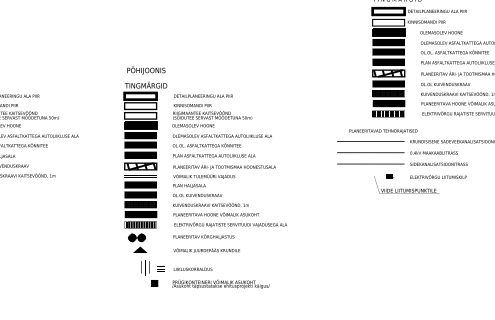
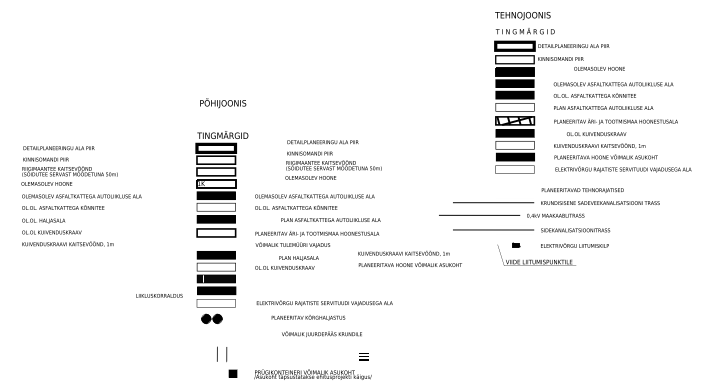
text: (441, 32) -> (599, 68), moved
fill: (388, 62) -> (514, 107), removed
text: (146, 70) -> (223, 103), moved
text: (445, 84) -> (596, 134), moved
hatch: (387, 93) -> (513, 145), removed
text: (212, 110) -> (333, 159), moved
hatch: (387, 113) -> (513, 169), removed
fill: (140, 125) -> (216, 183), removed
text: (383, 131) -> (582, 190), moved
fill: (140, 145) -> (216, 207), removed
text: (397, 152) -> (511, 215), moved
text: (213, 155) -> (330, 219), moved
hatch: (141, 166) -> (217, 232), removed
text: (188, 186) -> (298, 258), moved
fill: (140, 195) -> (216, 267), removed
text: (215, 209) -> (409, 258), moved
hatch: (140, 225) -> (216, 303), removed
text: (203, 236) -> (308, 317), moved
fill: (140, 249) -> (215, 333), removed
text: (206, 249) -> (321, 333), moved
part: (159, 269) -> (363, 356), moved
text: (193, 269) -> (159, 295), moved

